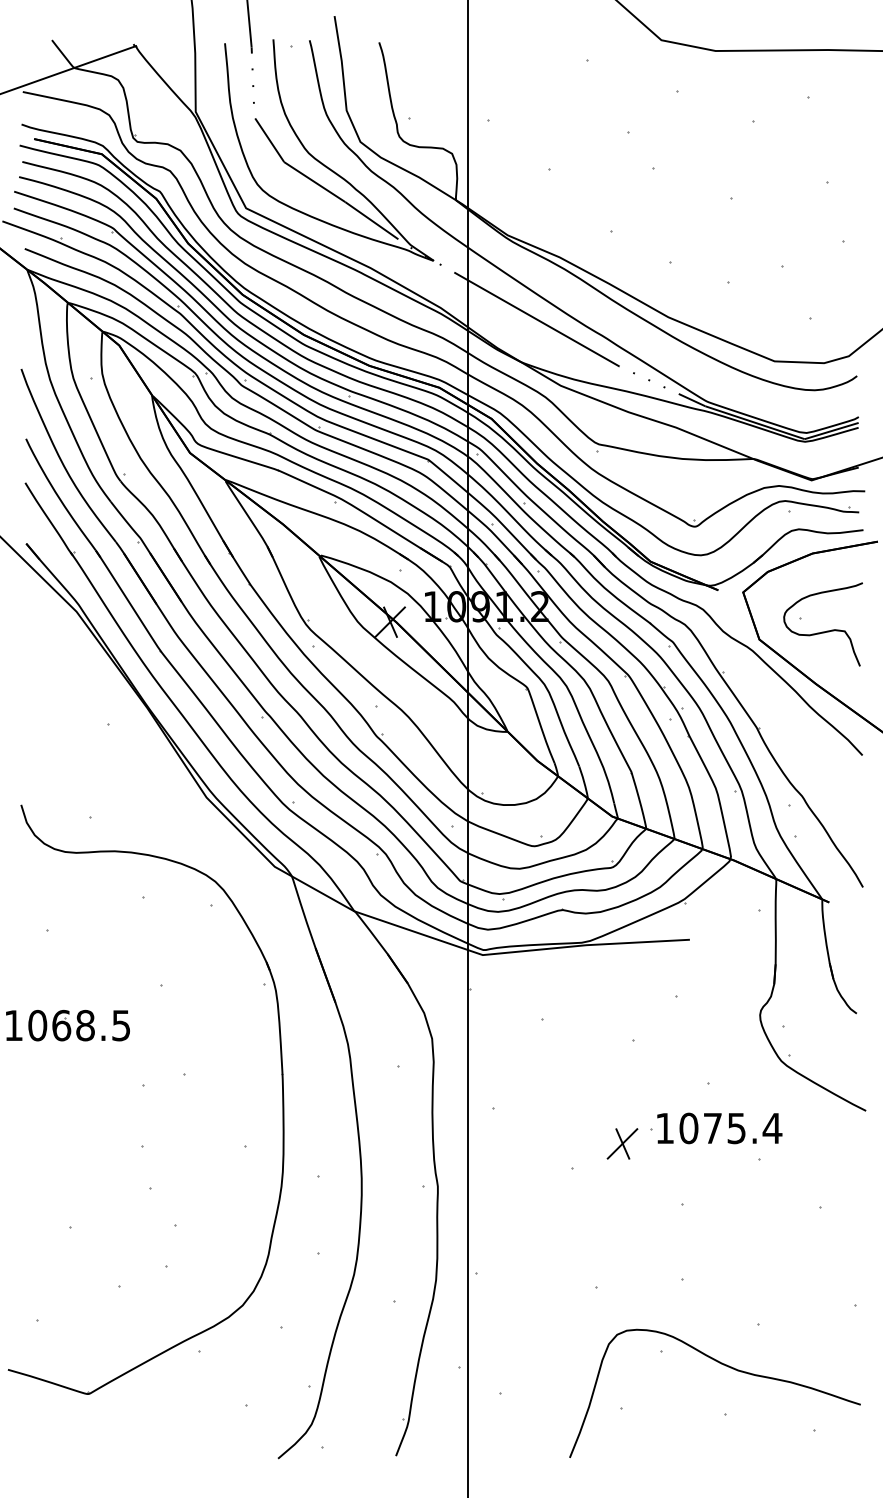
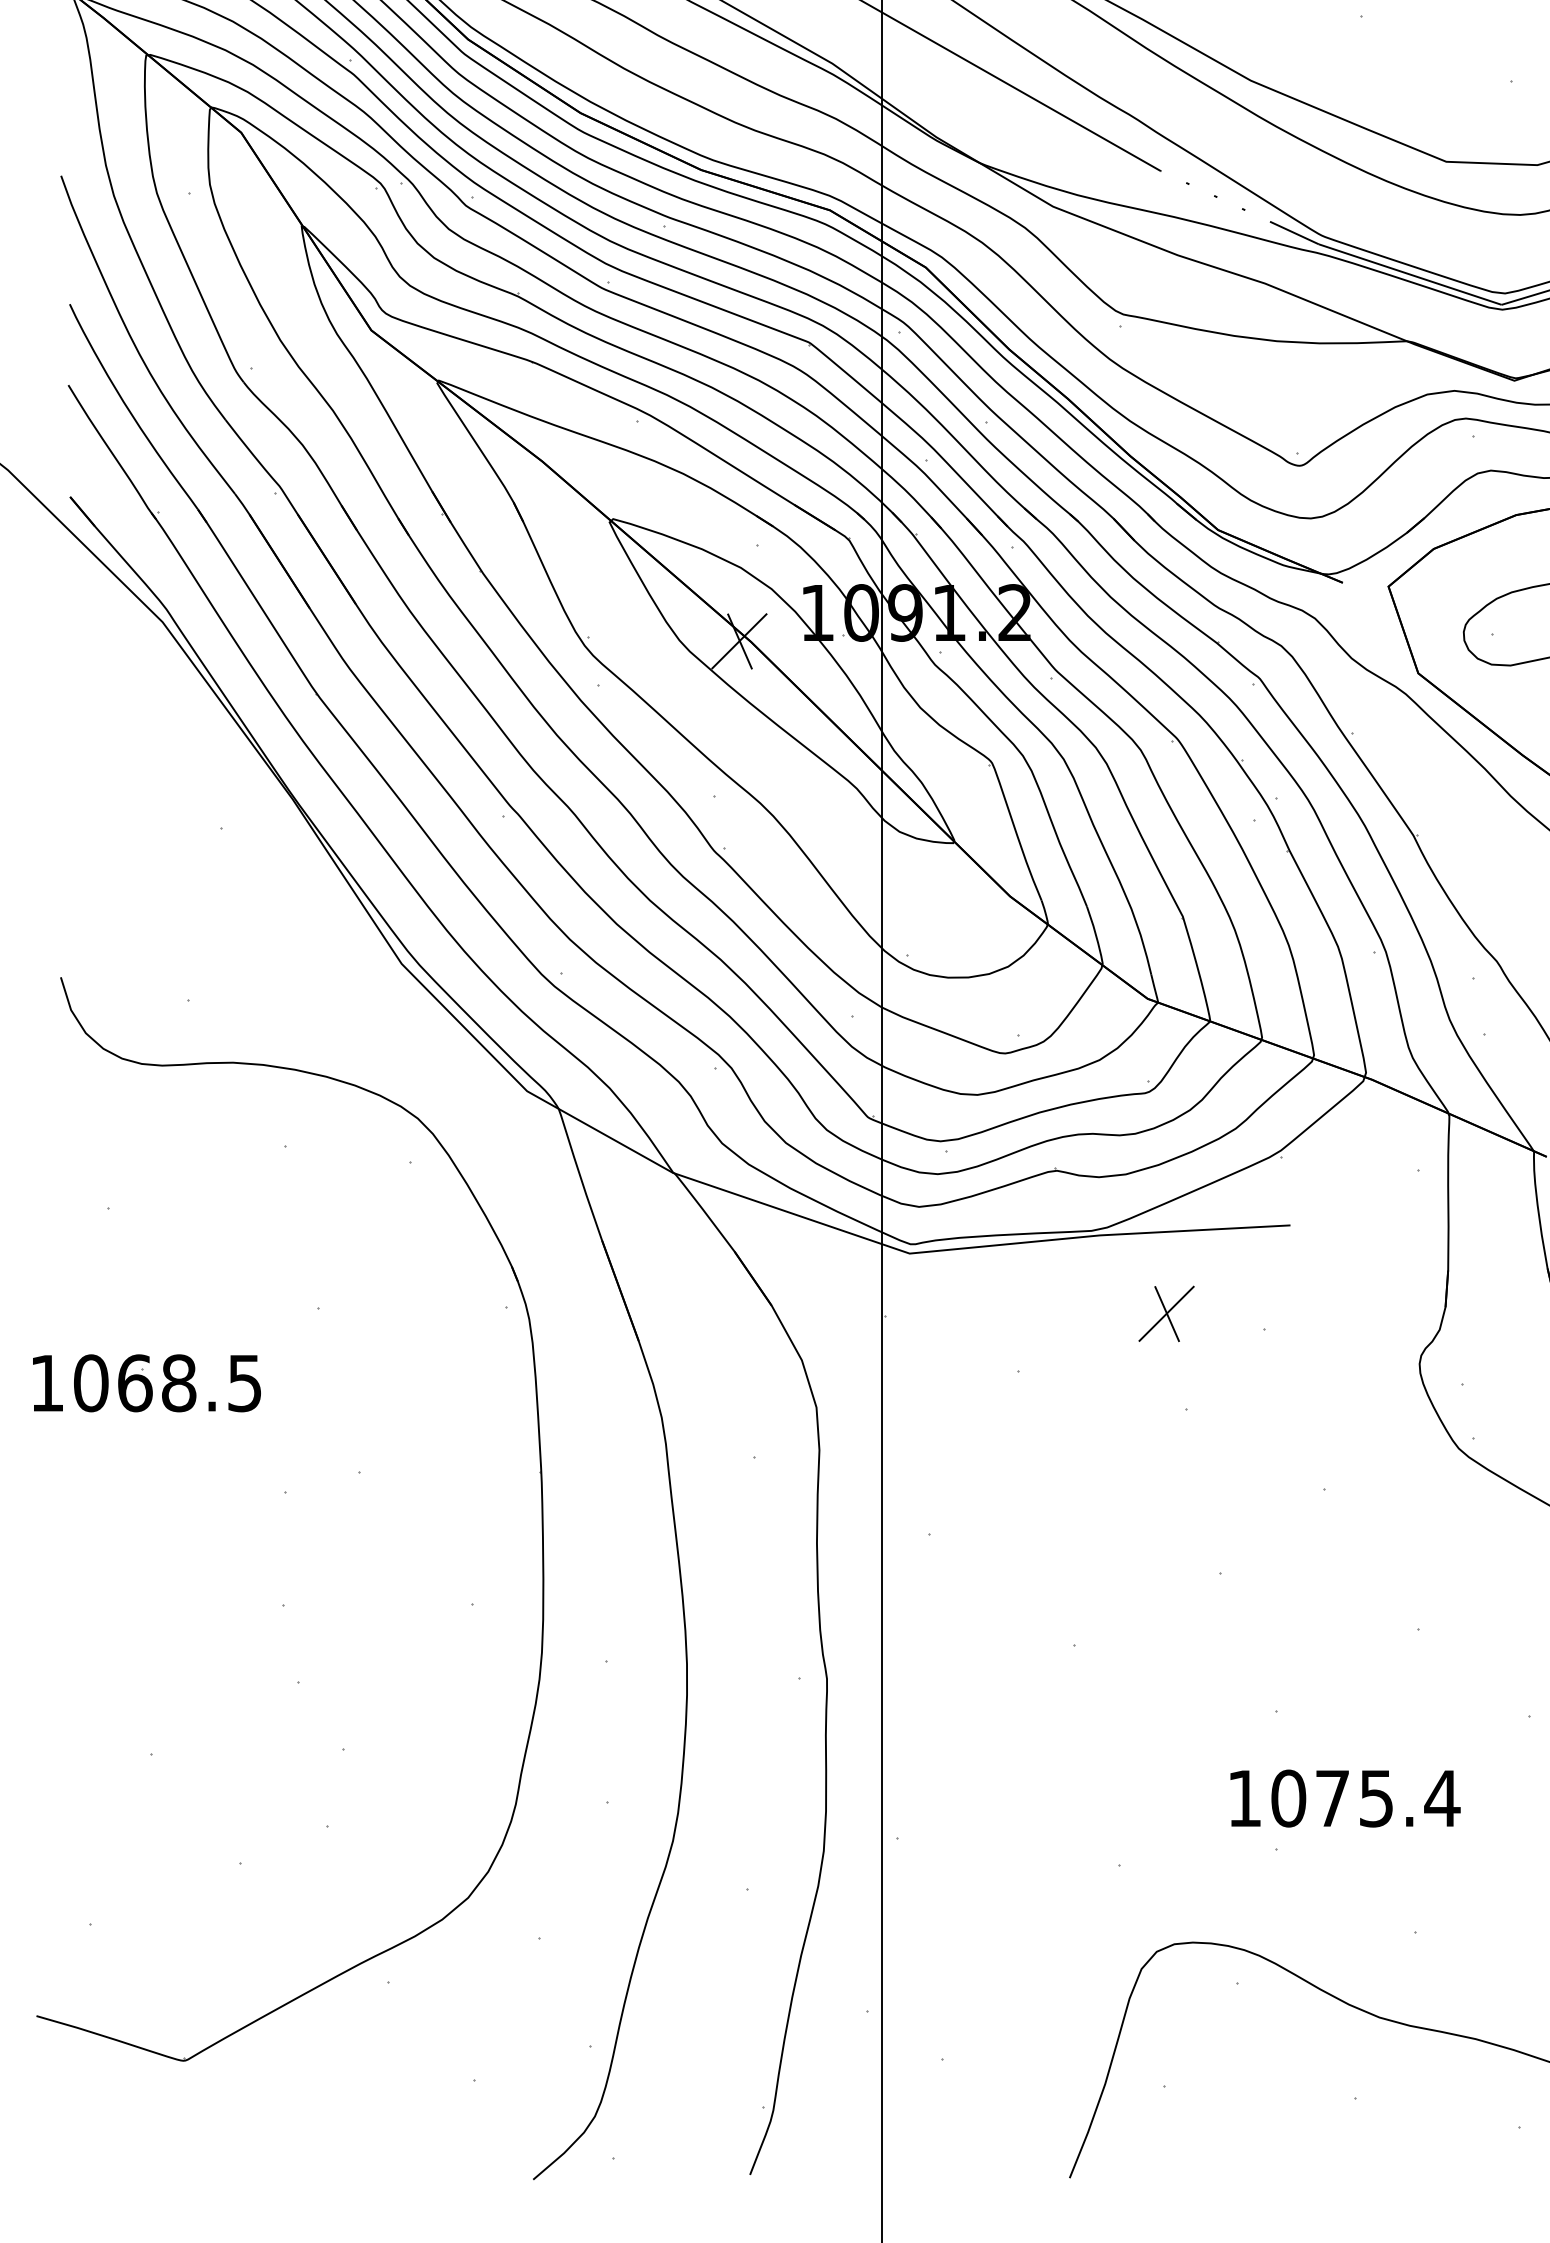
text: (719, 1128) -> (1344, 1798), moved
part: (622, 1143) -> (1166, 1313), moved

